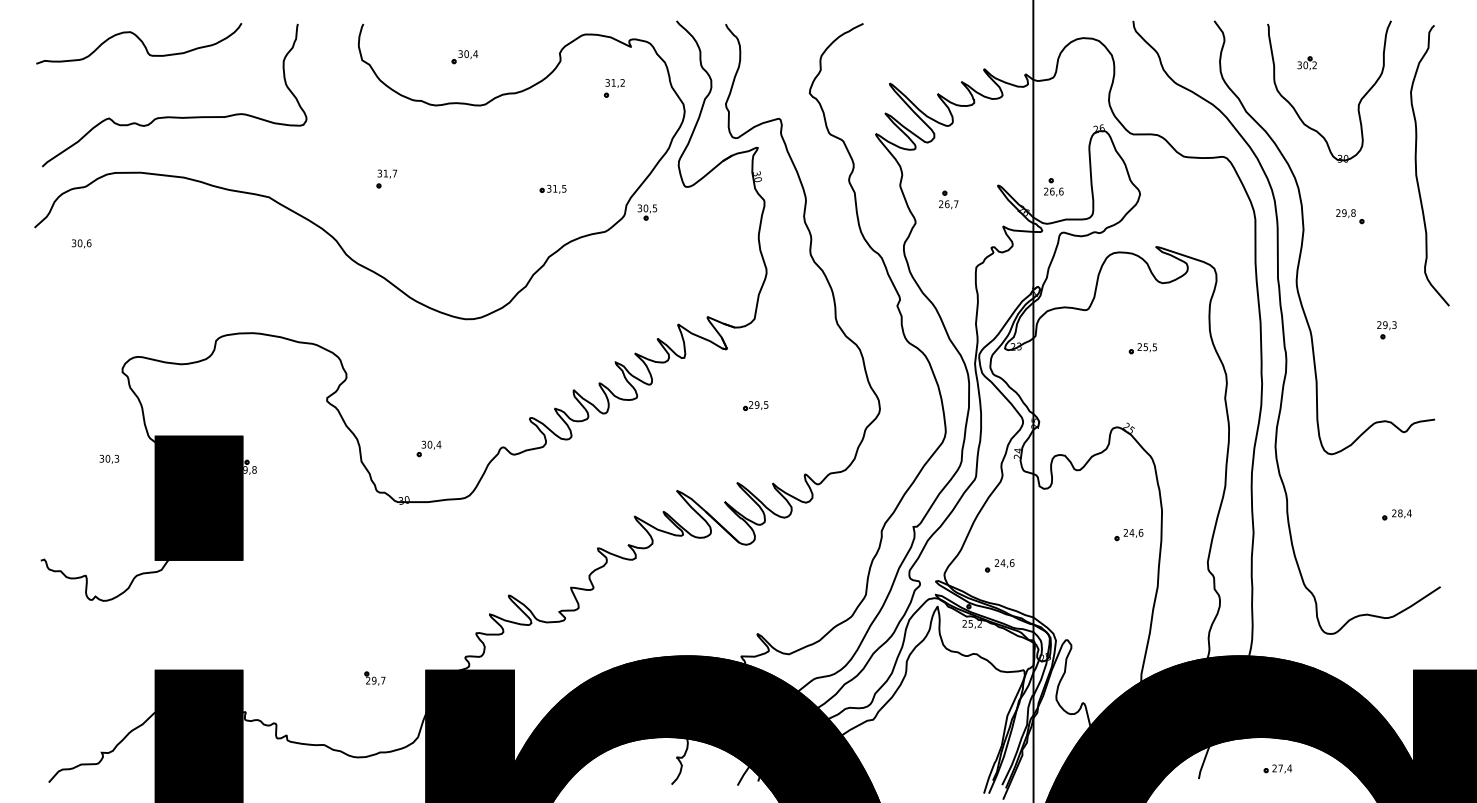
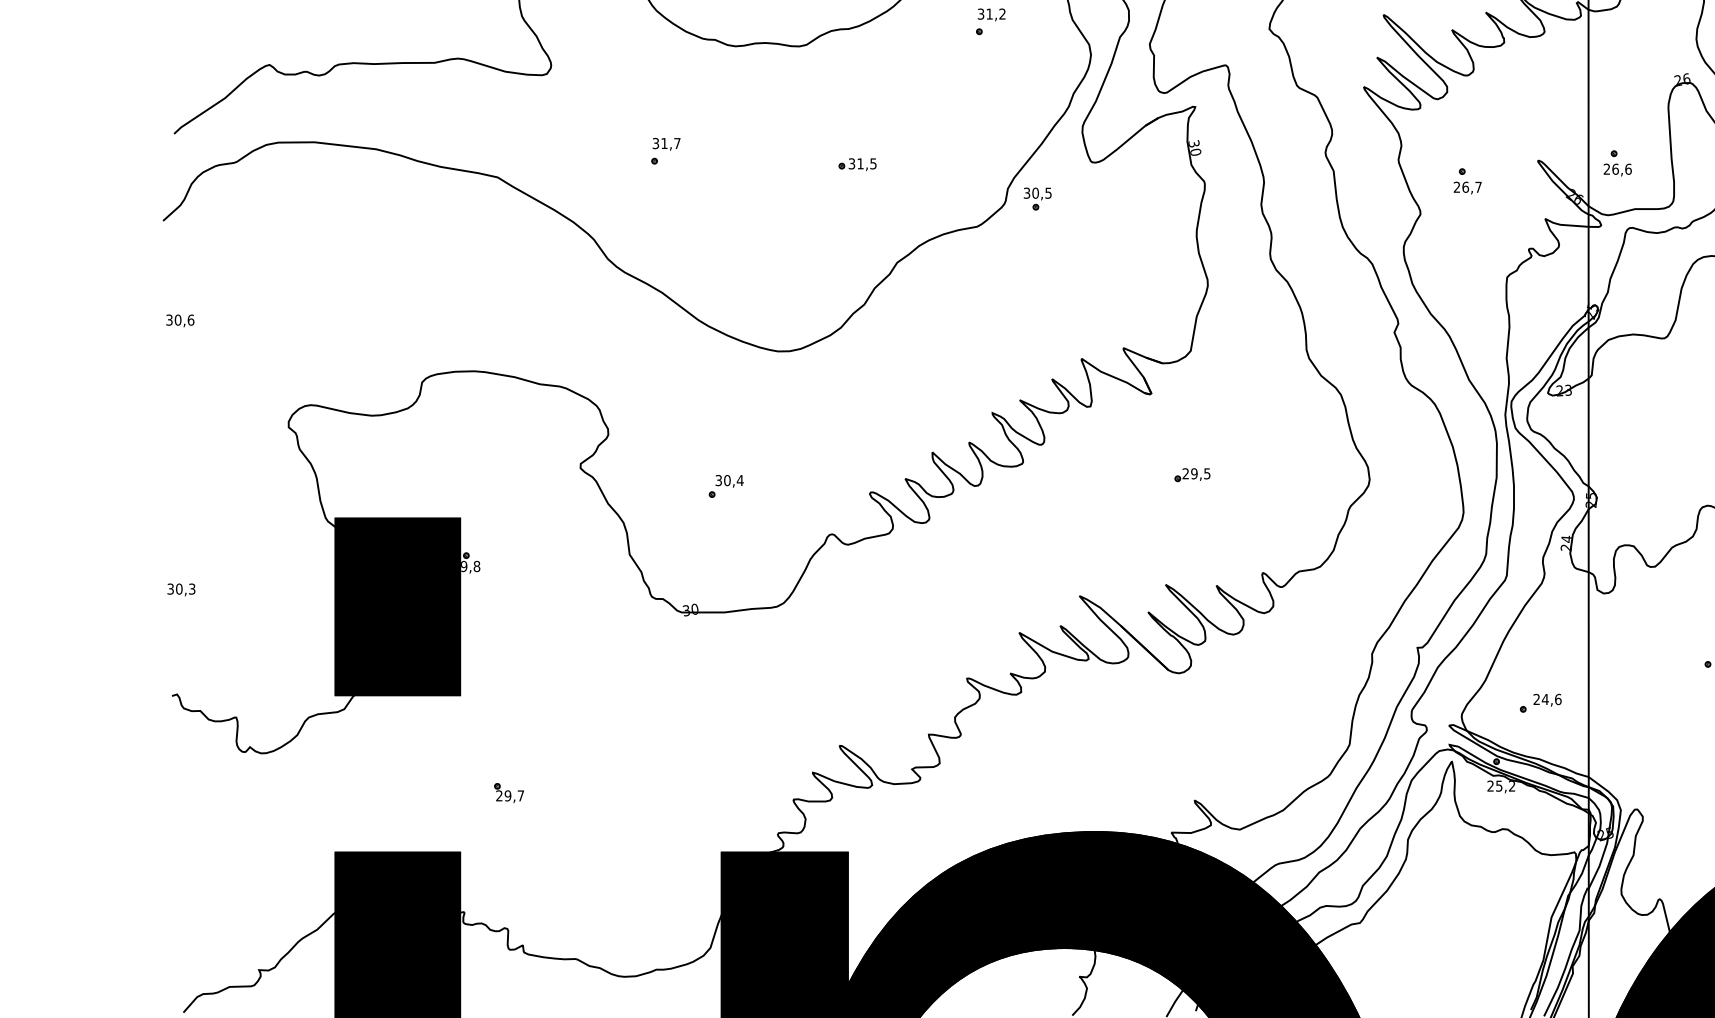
part: (552, 189) -> (856, 164), moved
text: (81, 243) -> (180, 320), moved
part: (428, 448) -> (725, 485), moved
text: (109, 458) -> (181, 588), moved
part: (374, 678) -> (508, 792), moved

